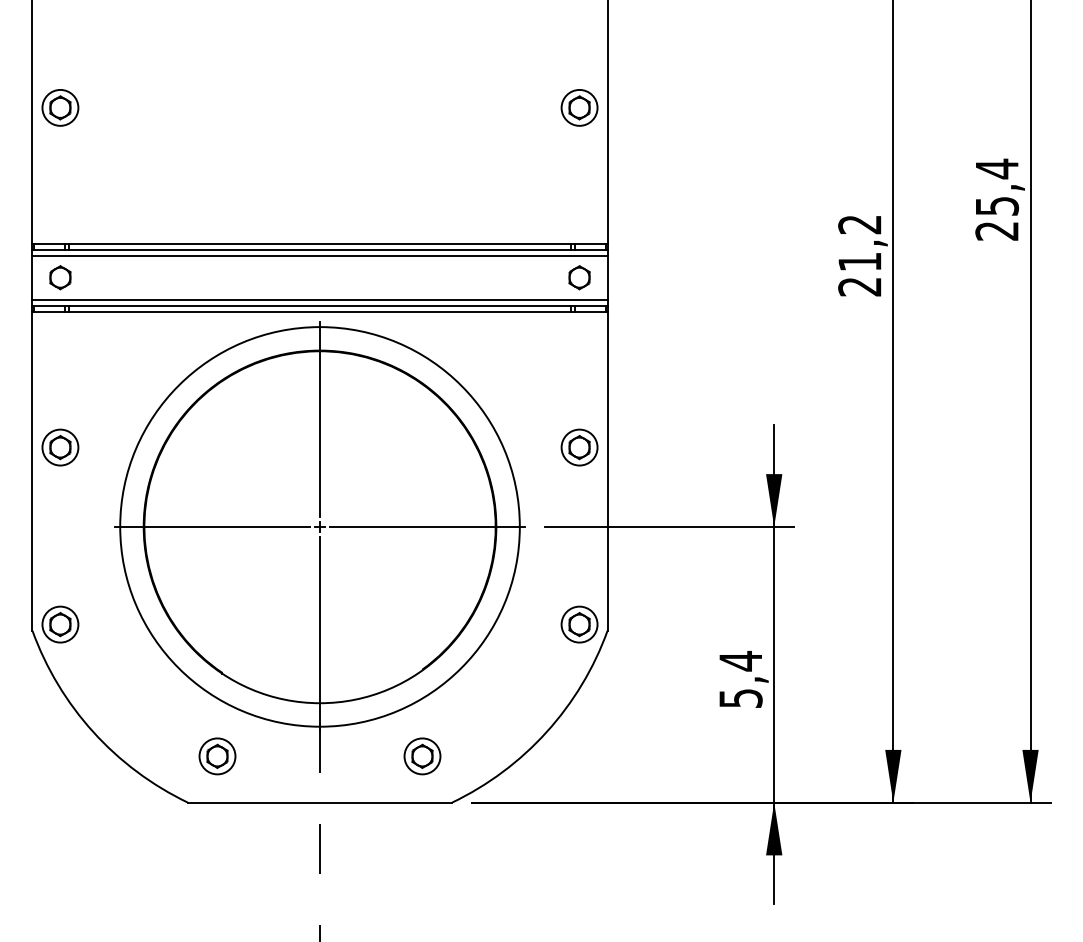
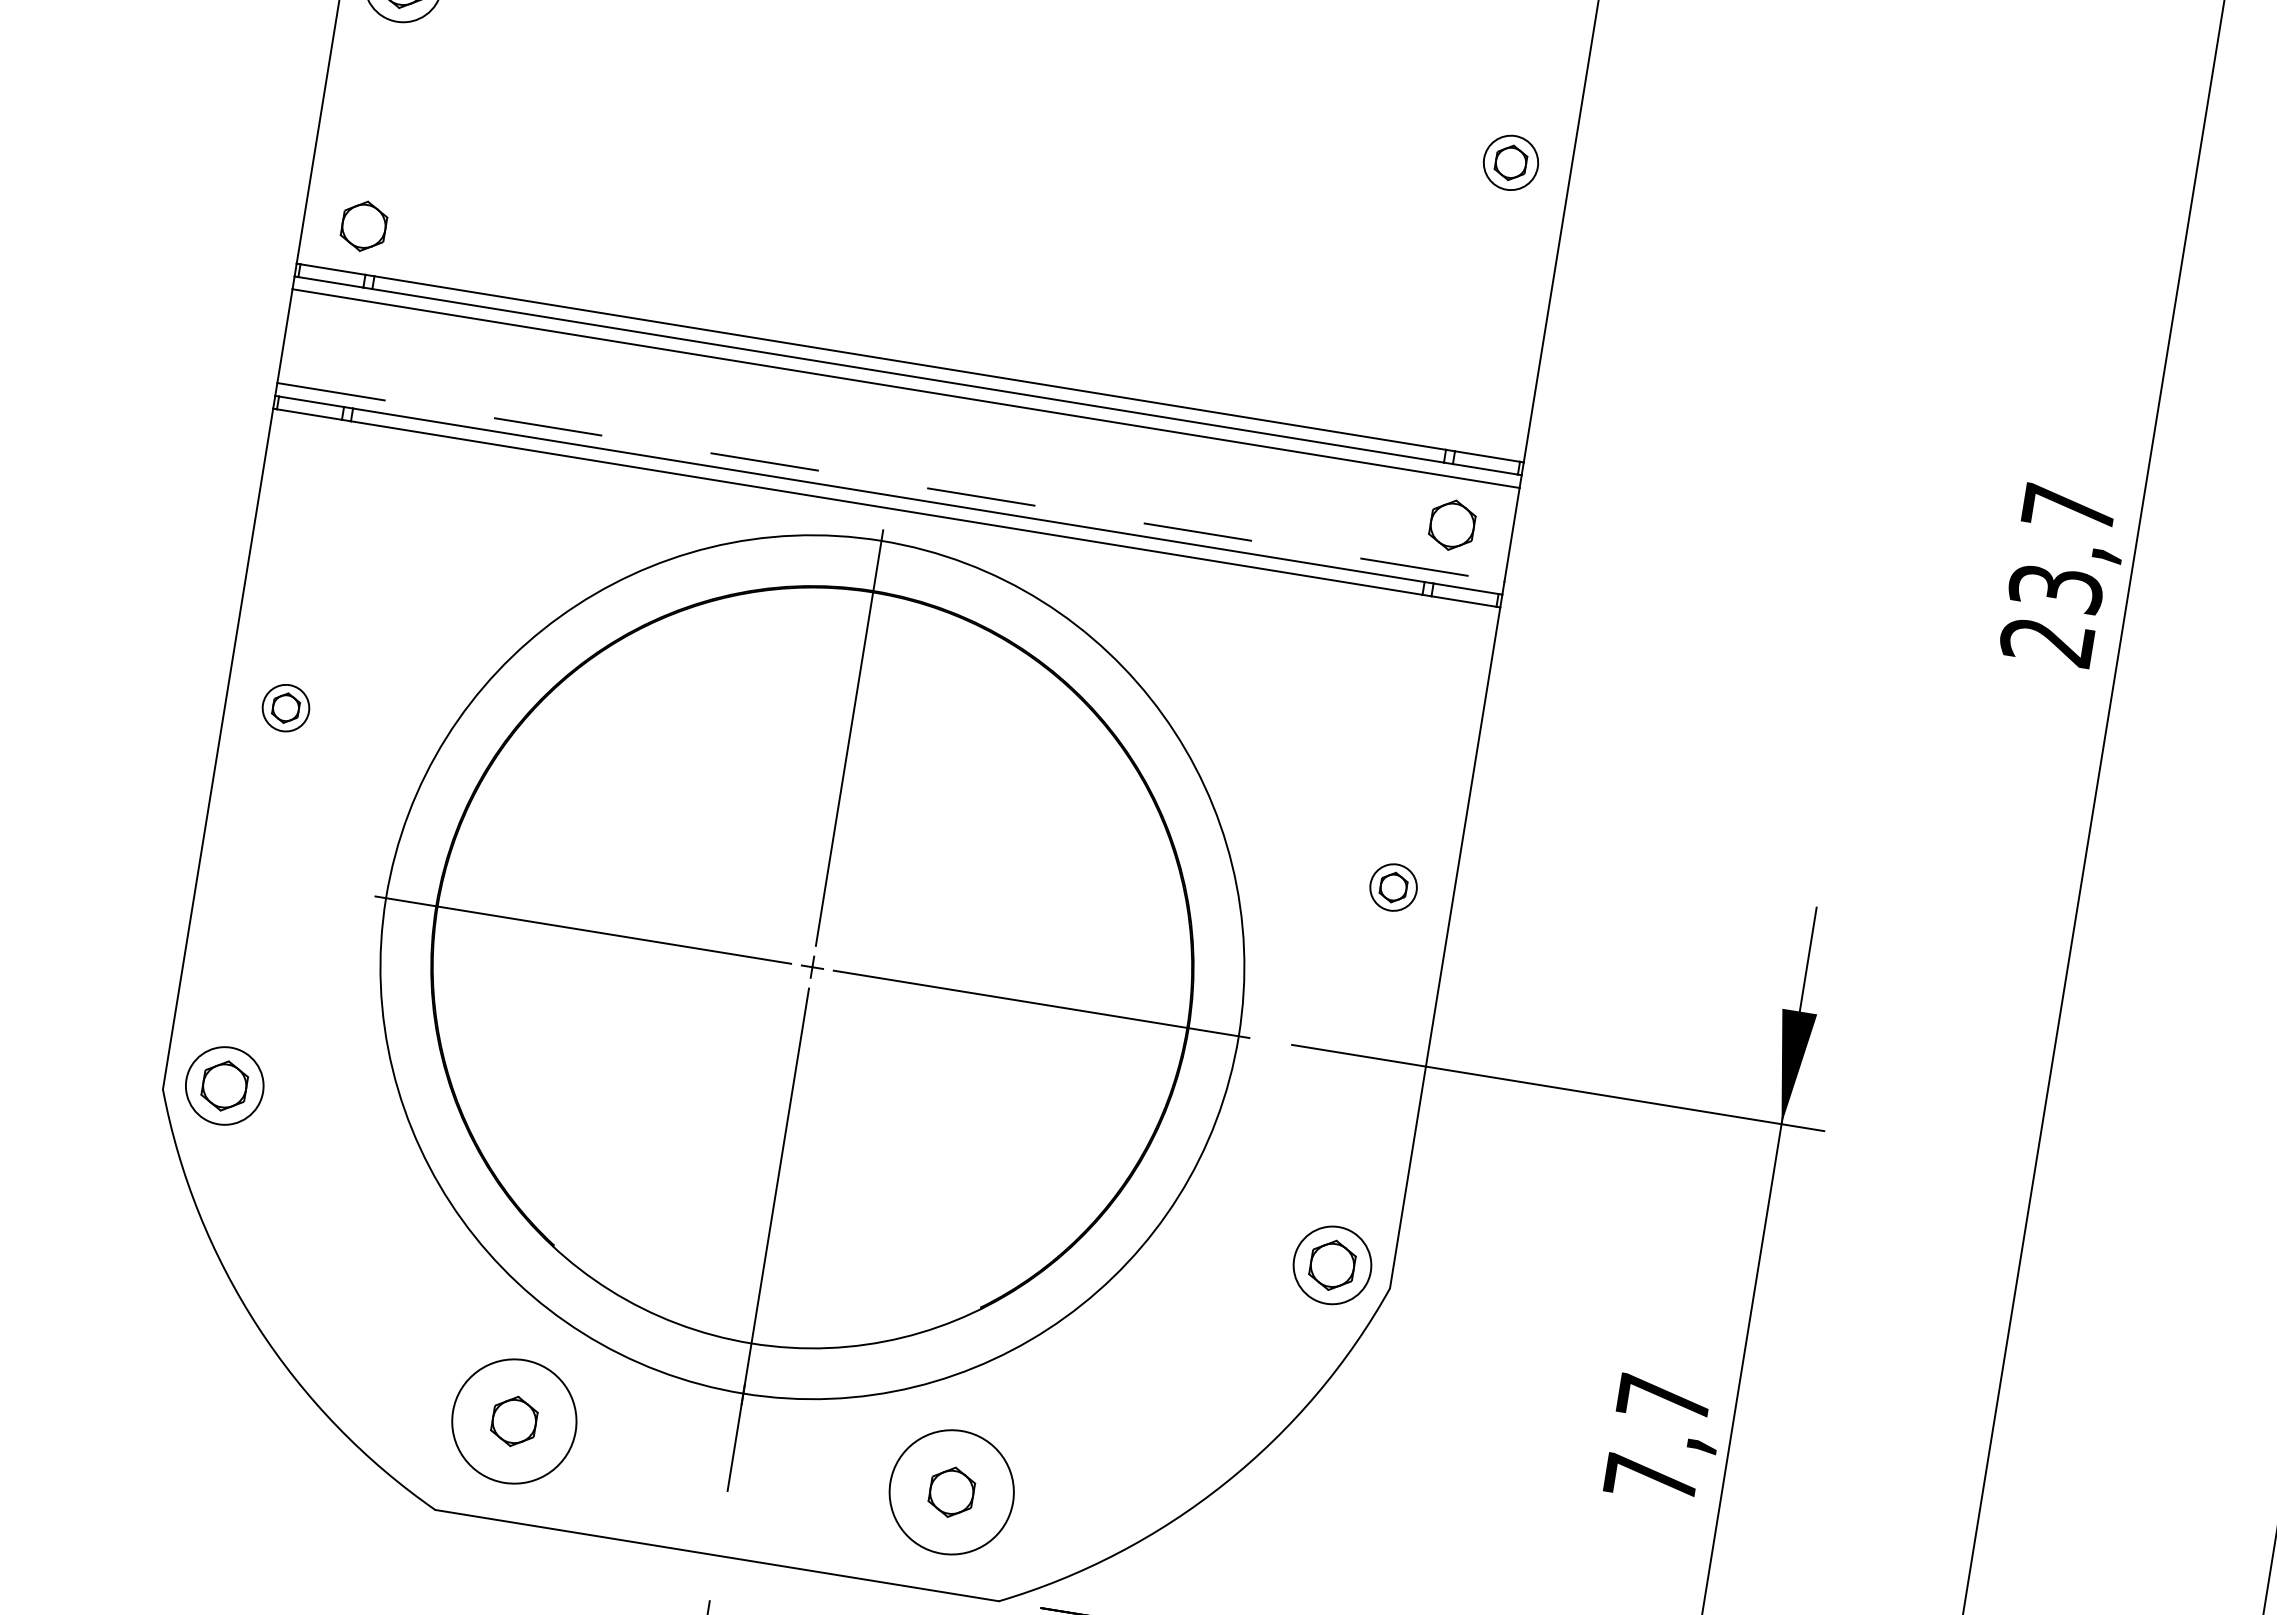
part: (579, 107) -> (1511, 161), size x0.7
text: (859, 243) -> (2061, 548), 21,2 -> 23,7
part: (60, 277) -> (364, 225), moved
line: (320, 299) -> (892, 482), solid -> dashed
part: (60, 447) -> (286, 708), size x0.6
part: (579, 447) -> (1393, 887), size x0.6
text: (740, 678) -> (1657, 1436), 5,4 -> 7,7
circle: (217, 756) -> (514, 1421), size x1.6
circle: (422, 756) -> (951, 1492), size x1.6

